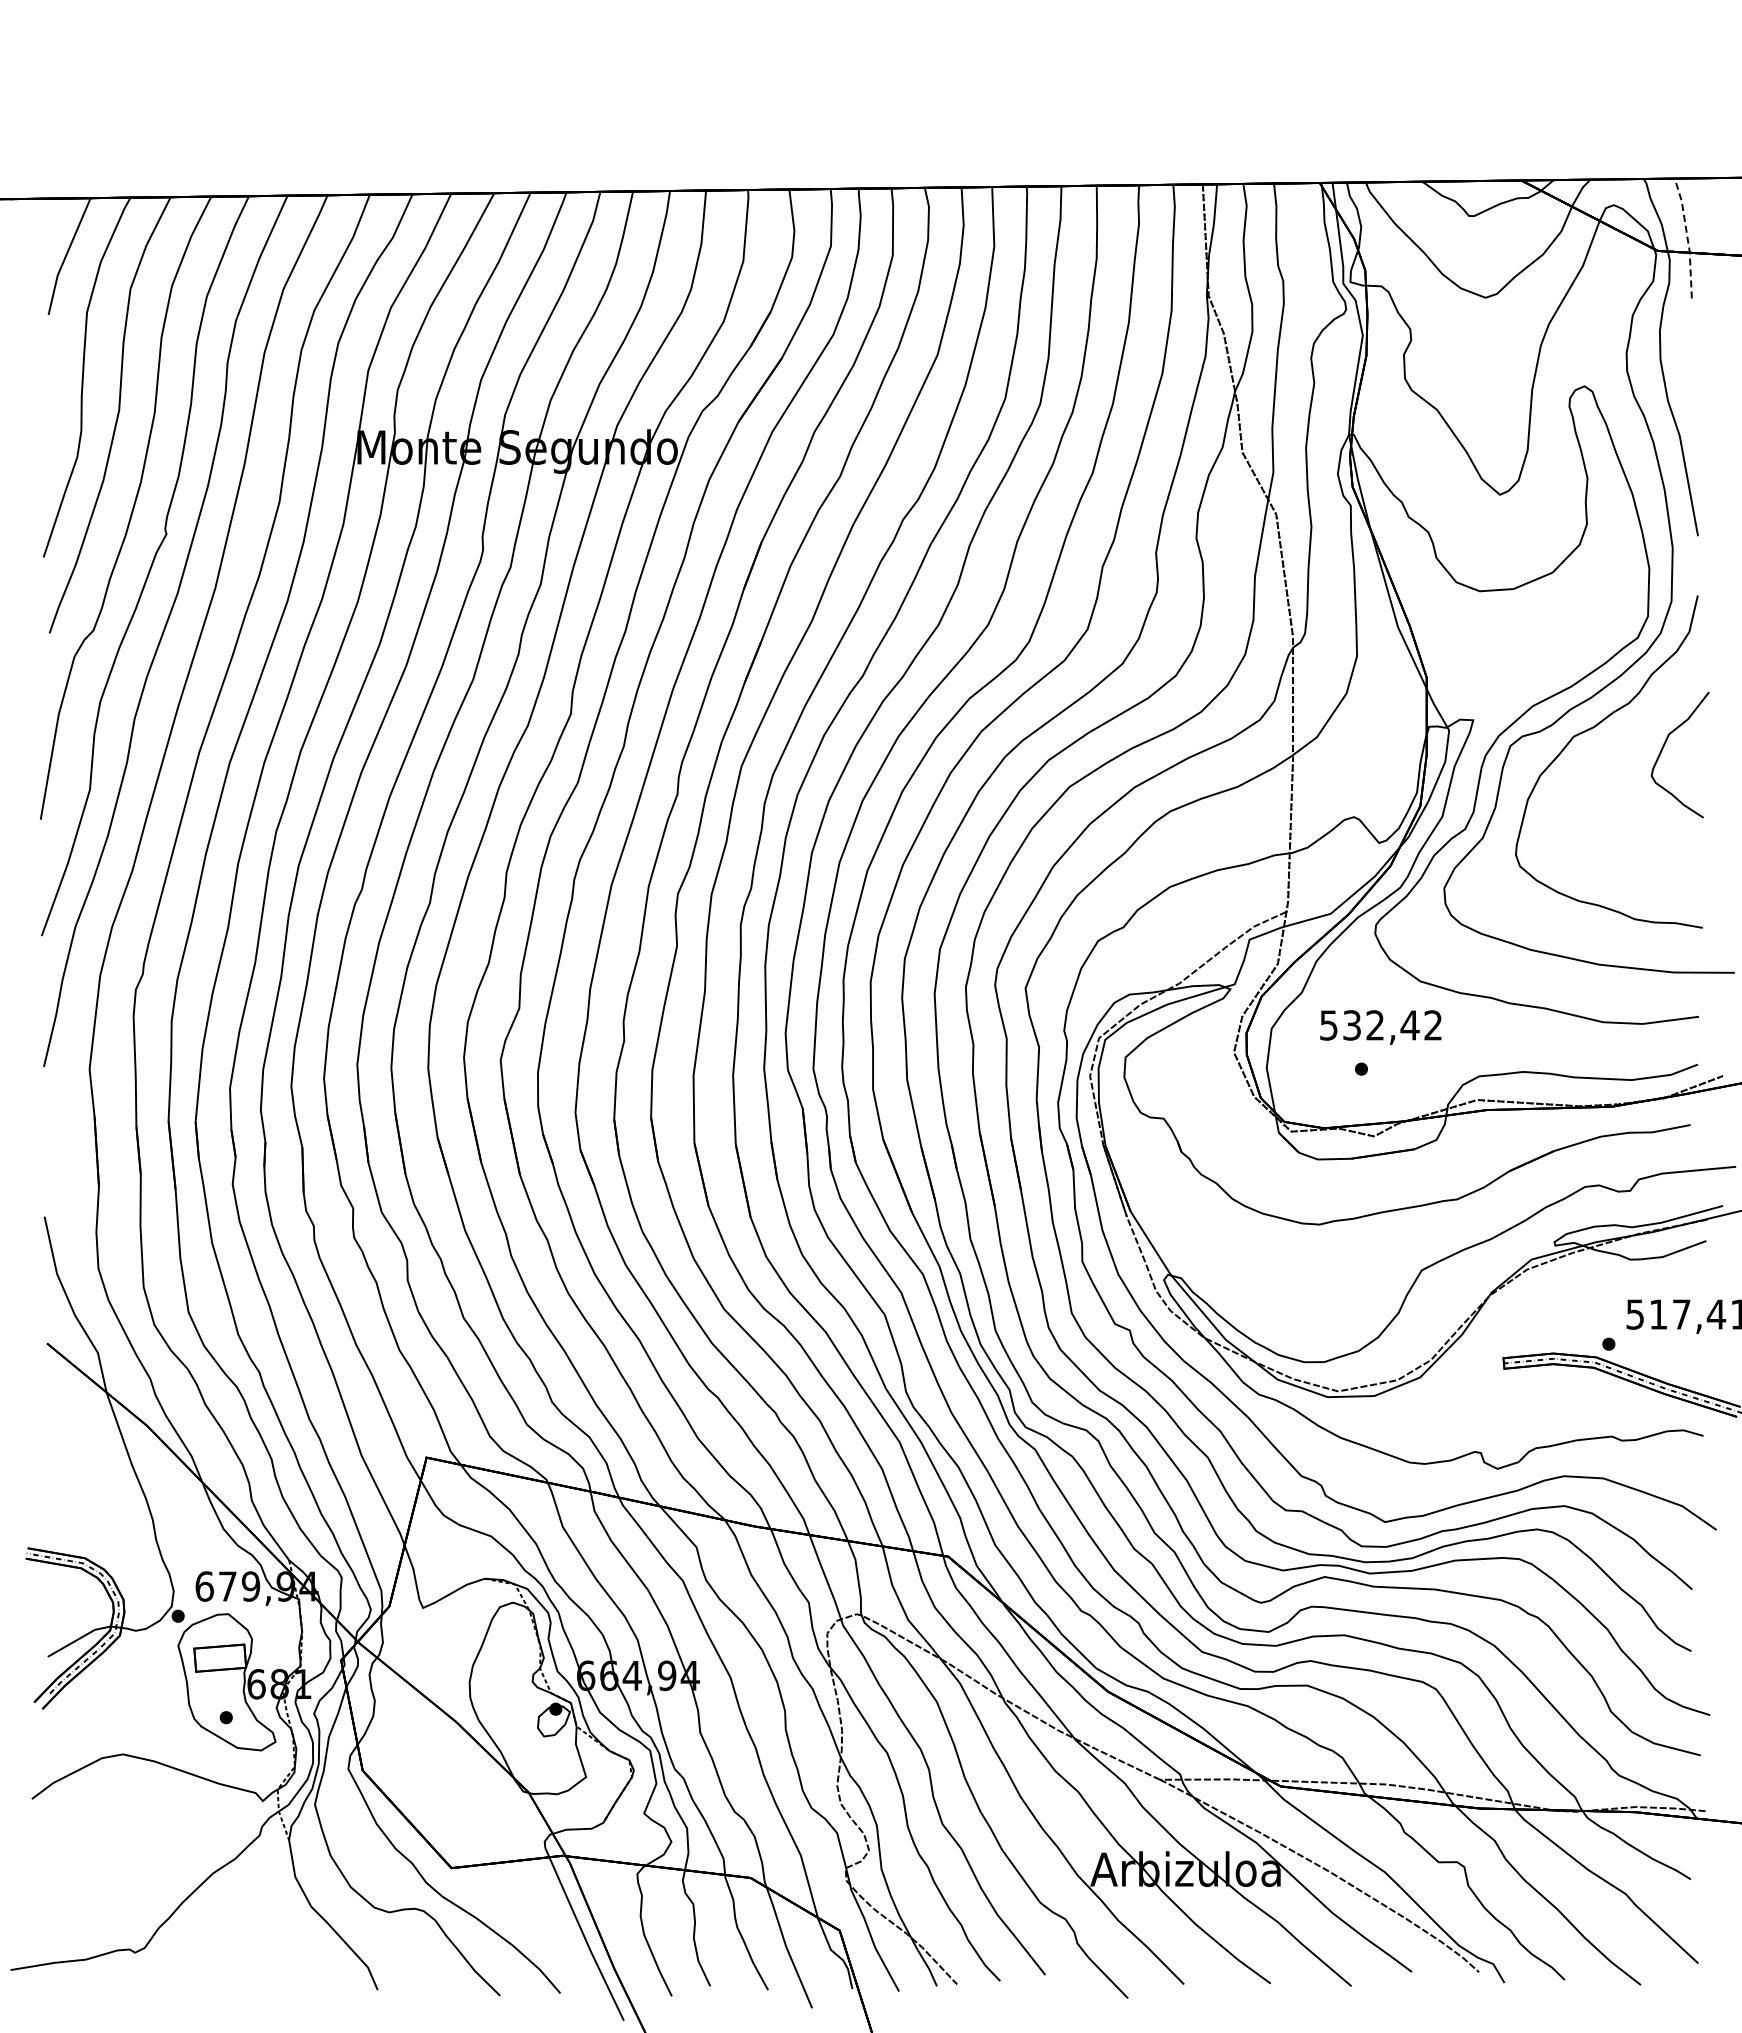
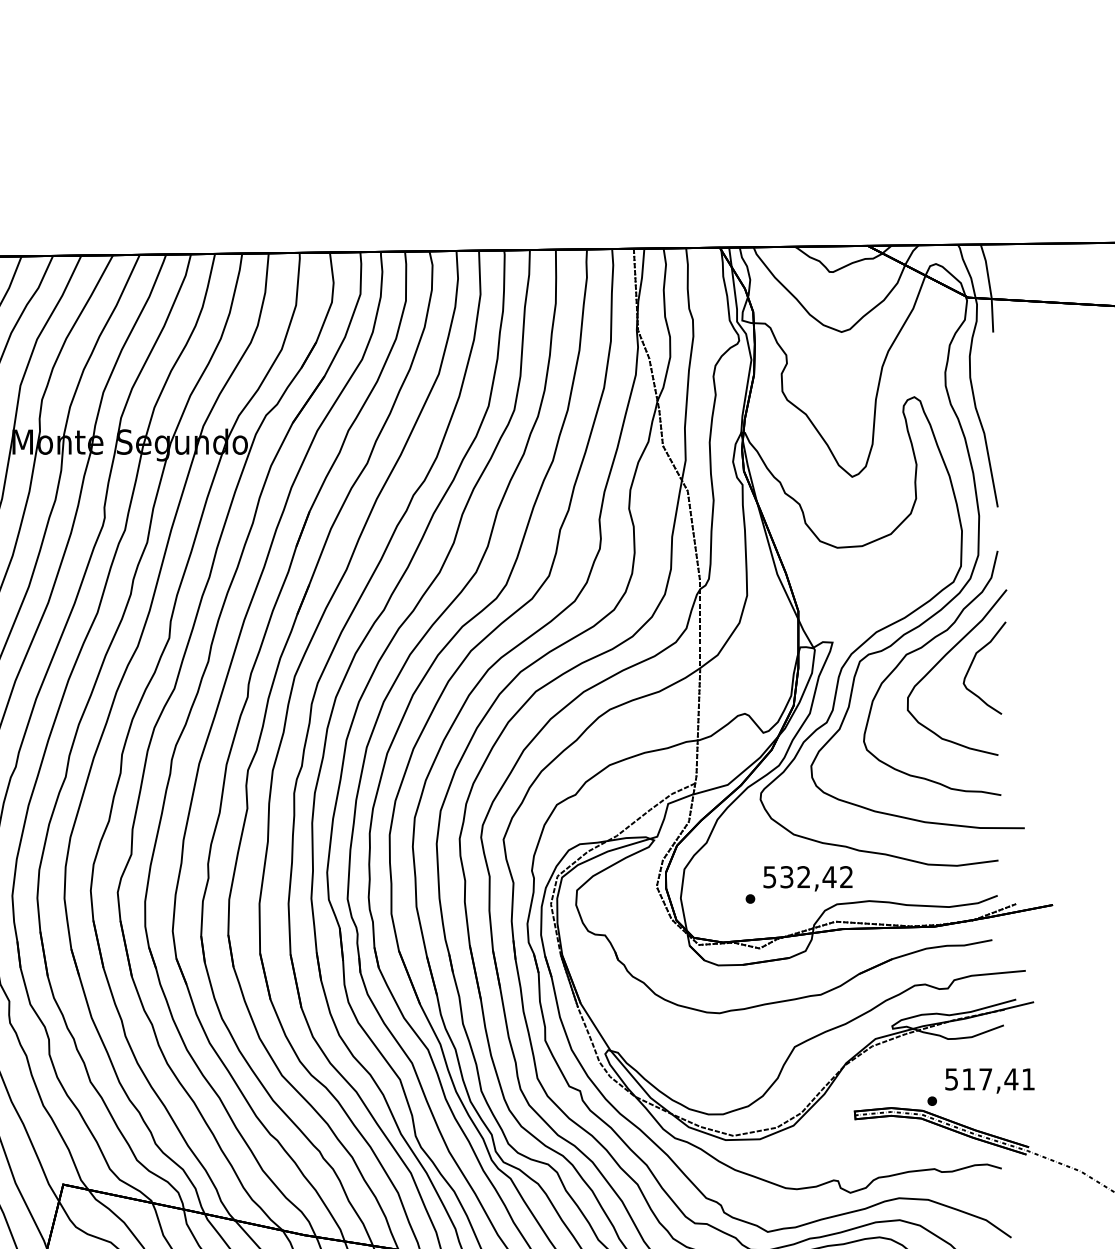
line: (1687, 237) -> (990, 287), dashed -> solid
curve: (1624, 741) -> (943, 658), added
text: (1380, 1027) -> (807, 878), moved

